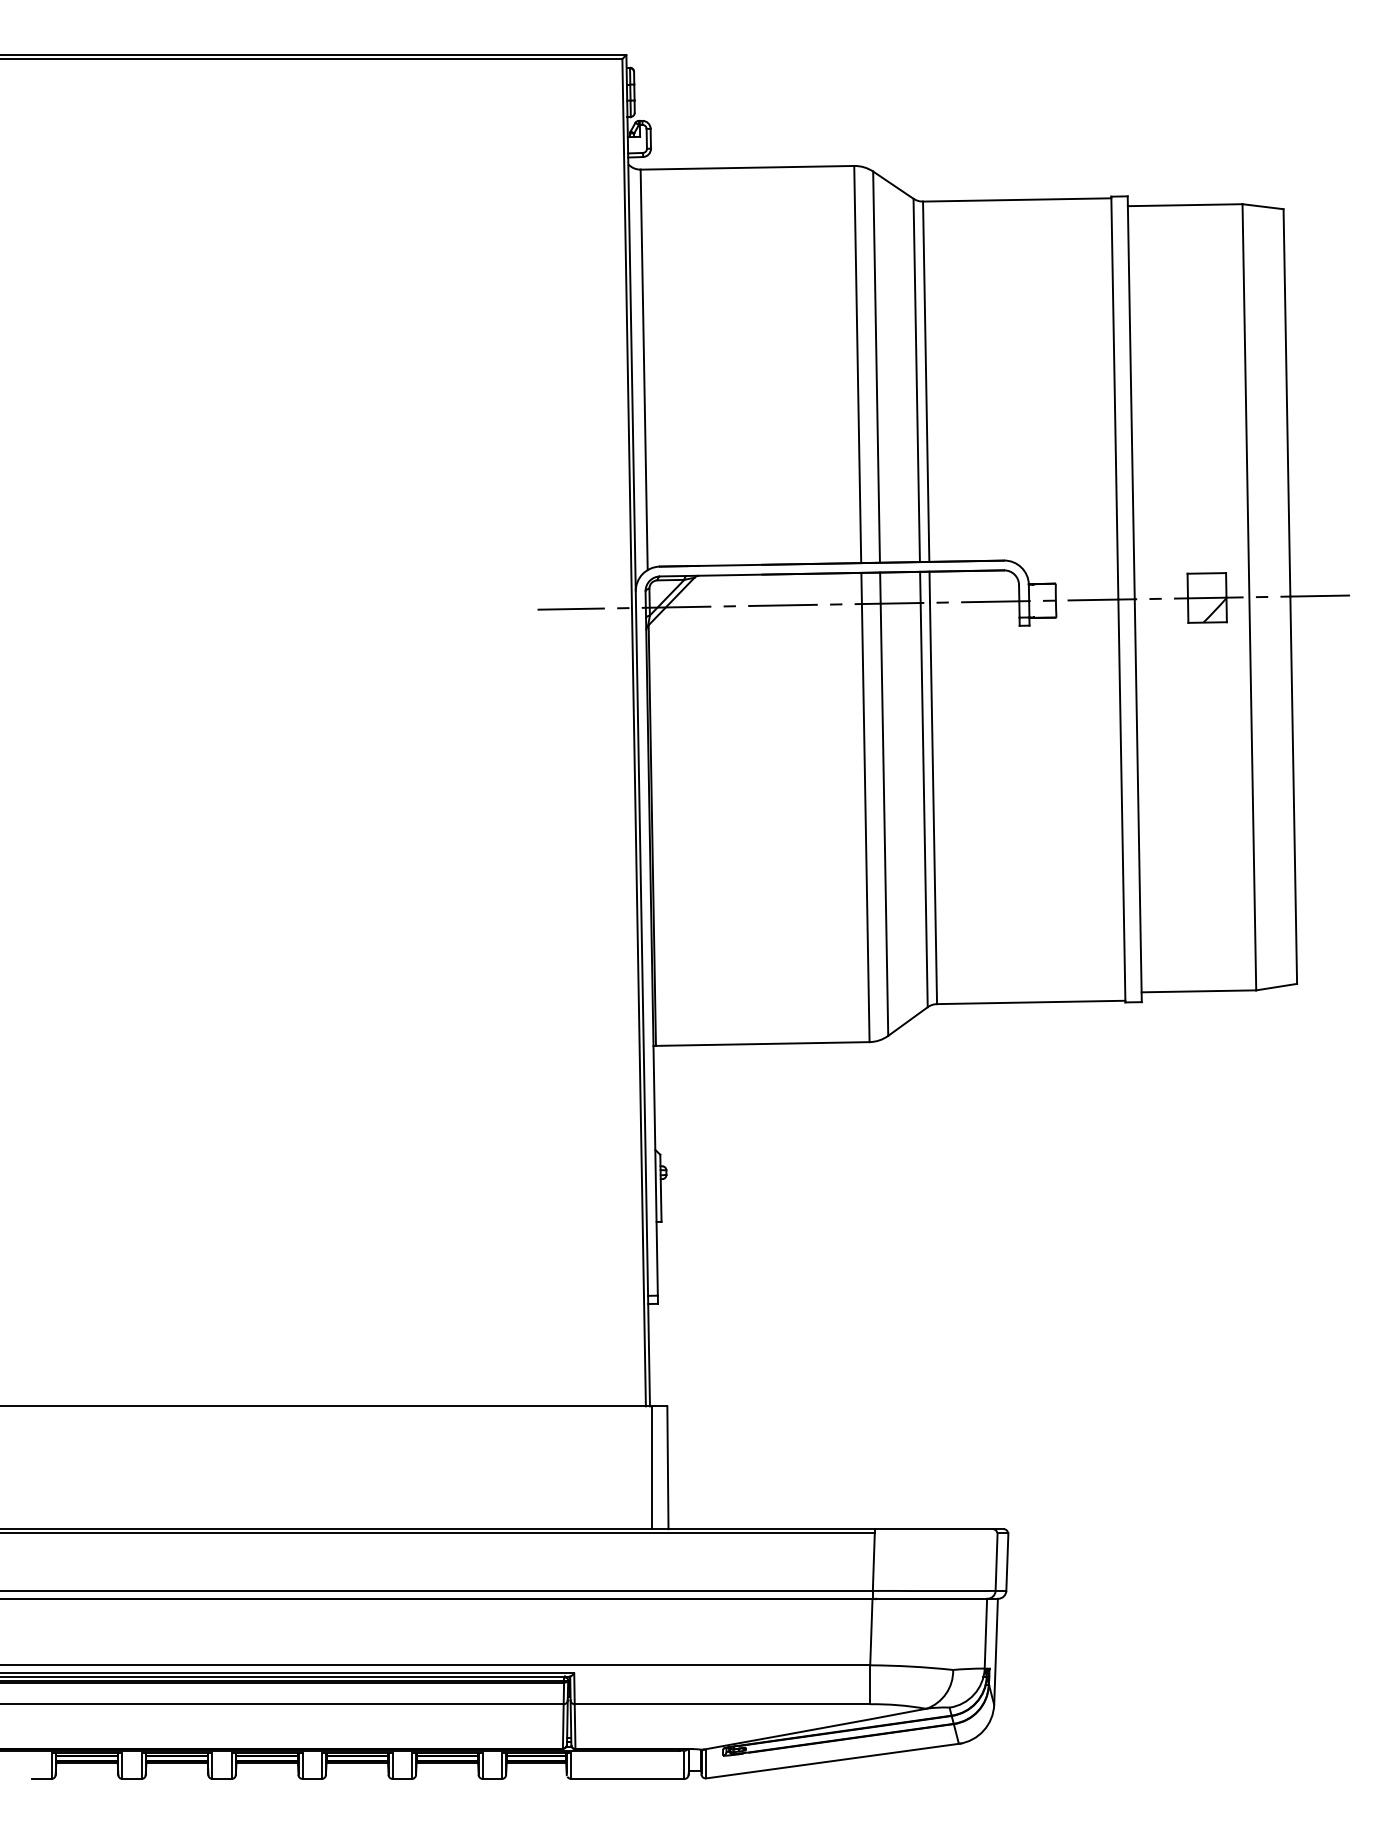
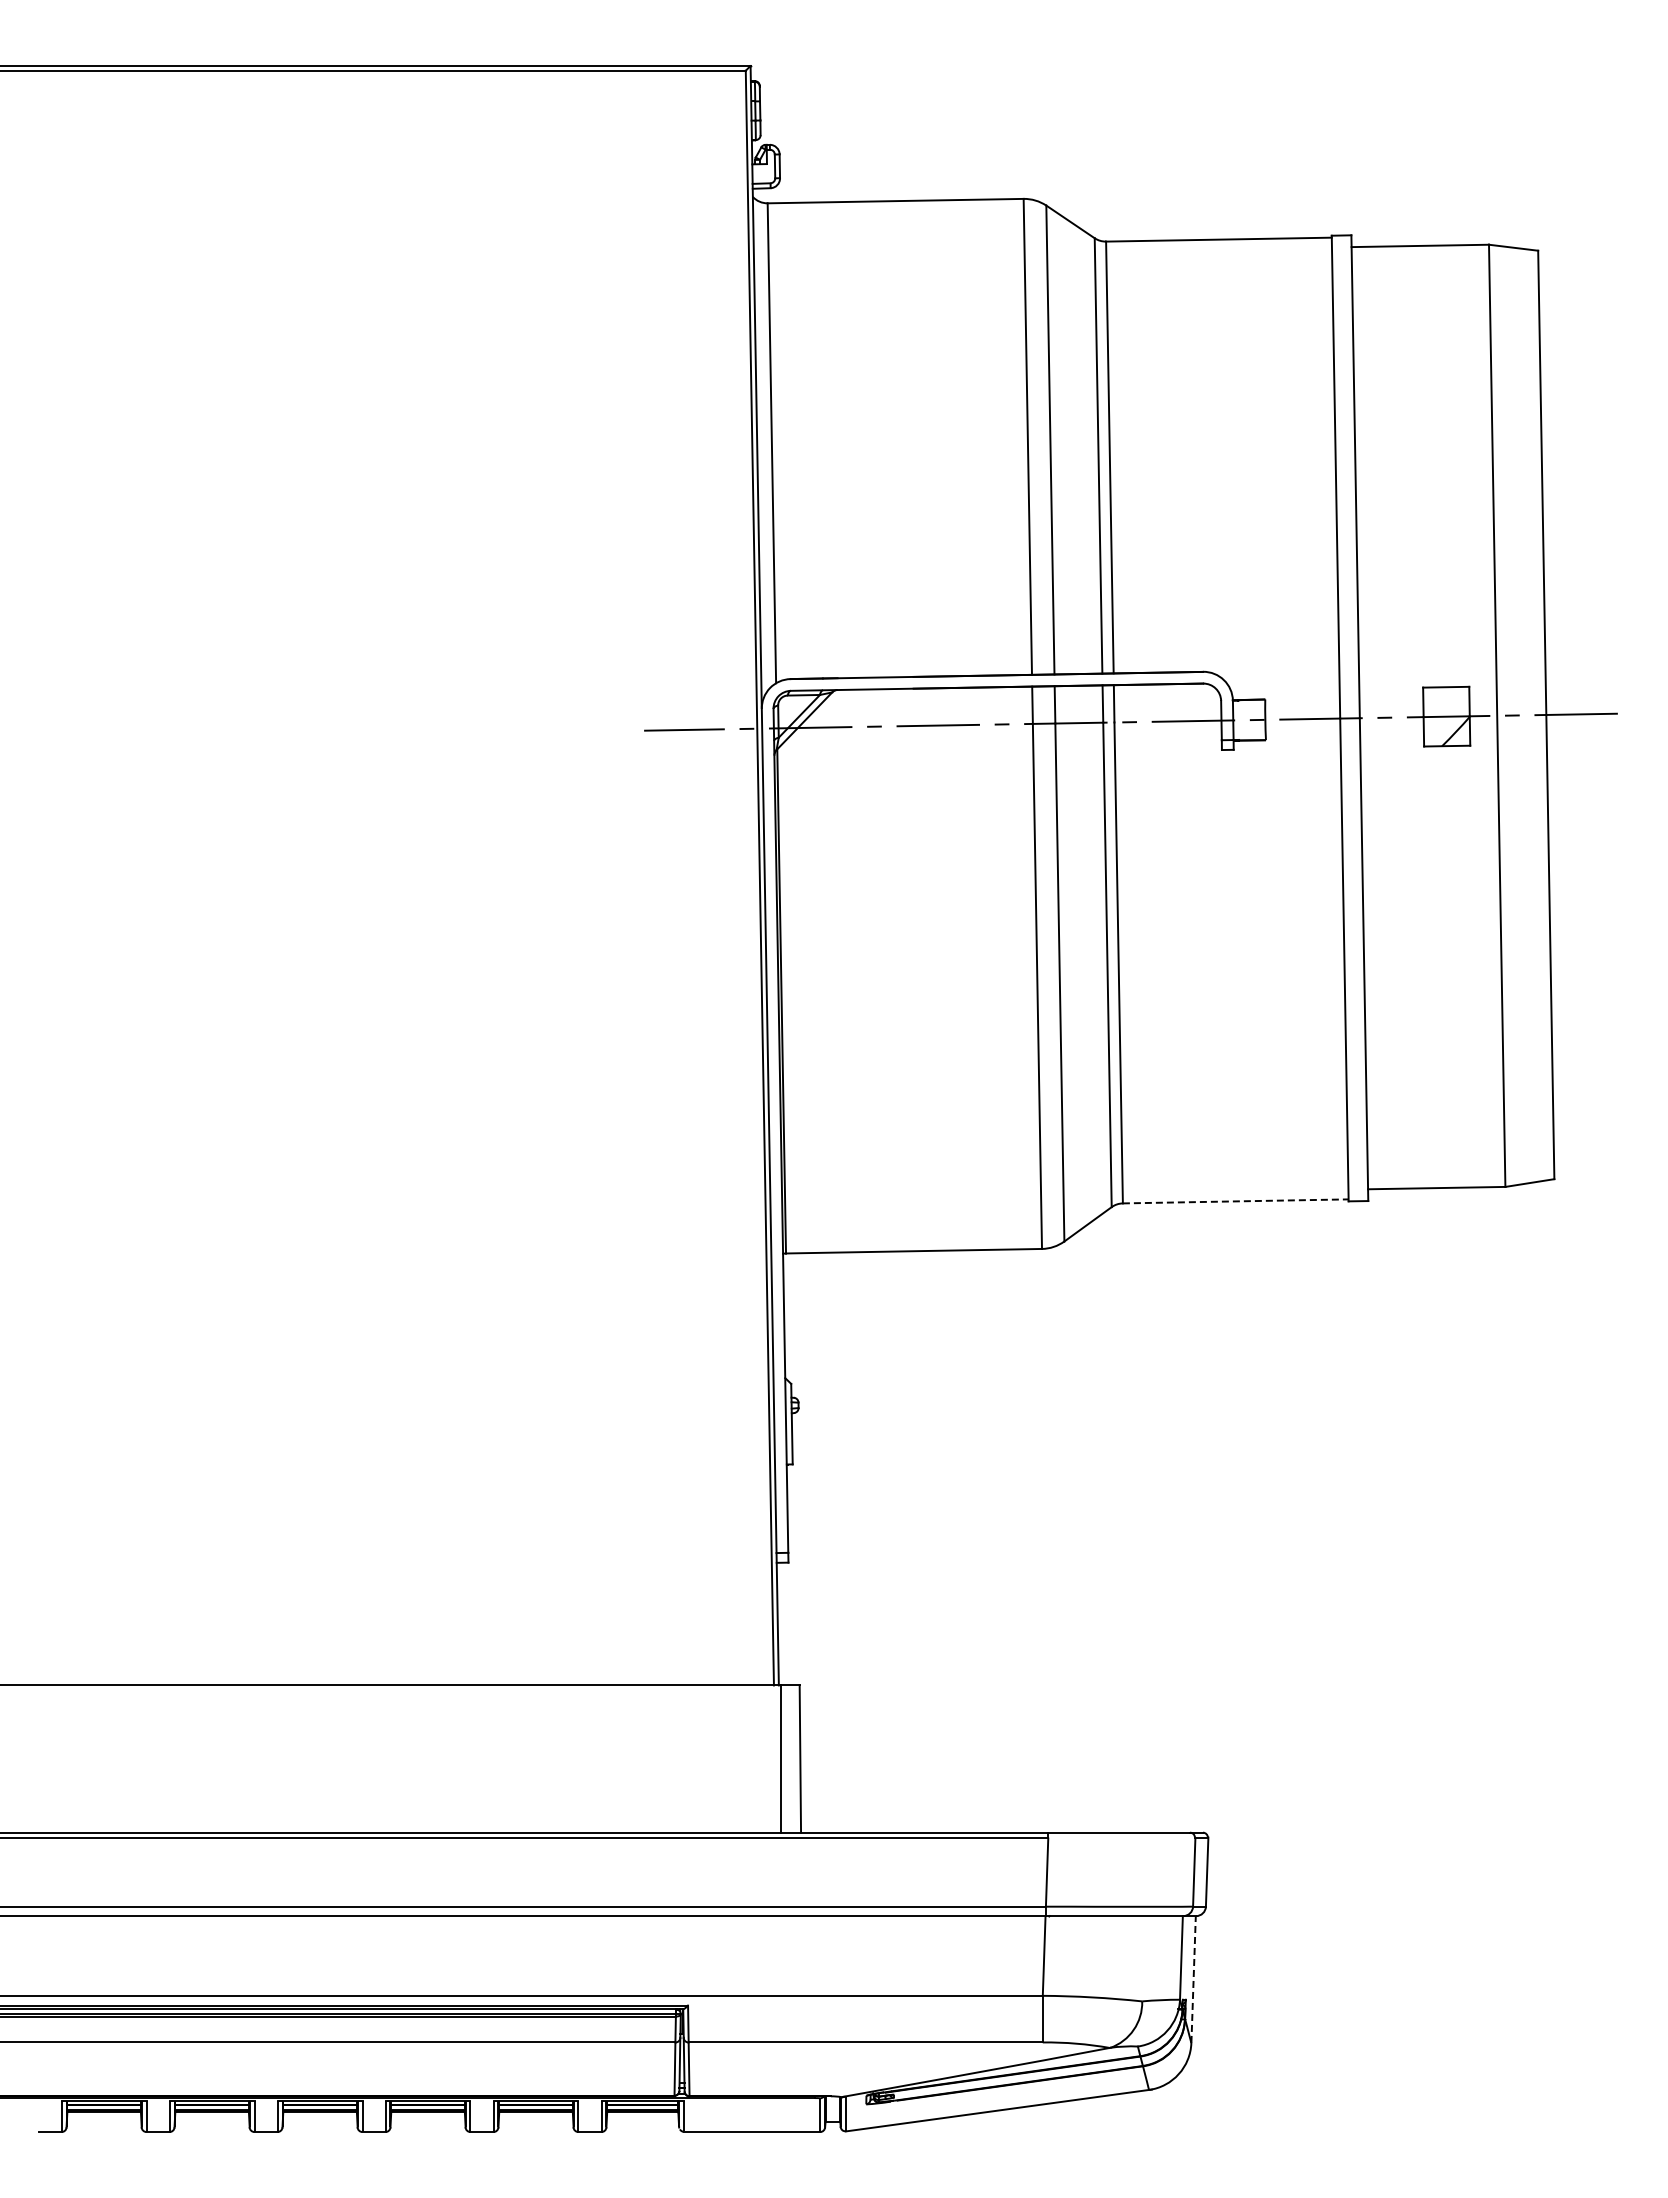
line: (1031, 1002) -> (1235, 1201), solid -> dashed
line: (995, 1651) -> (1193, 1979), solid -> dashed

